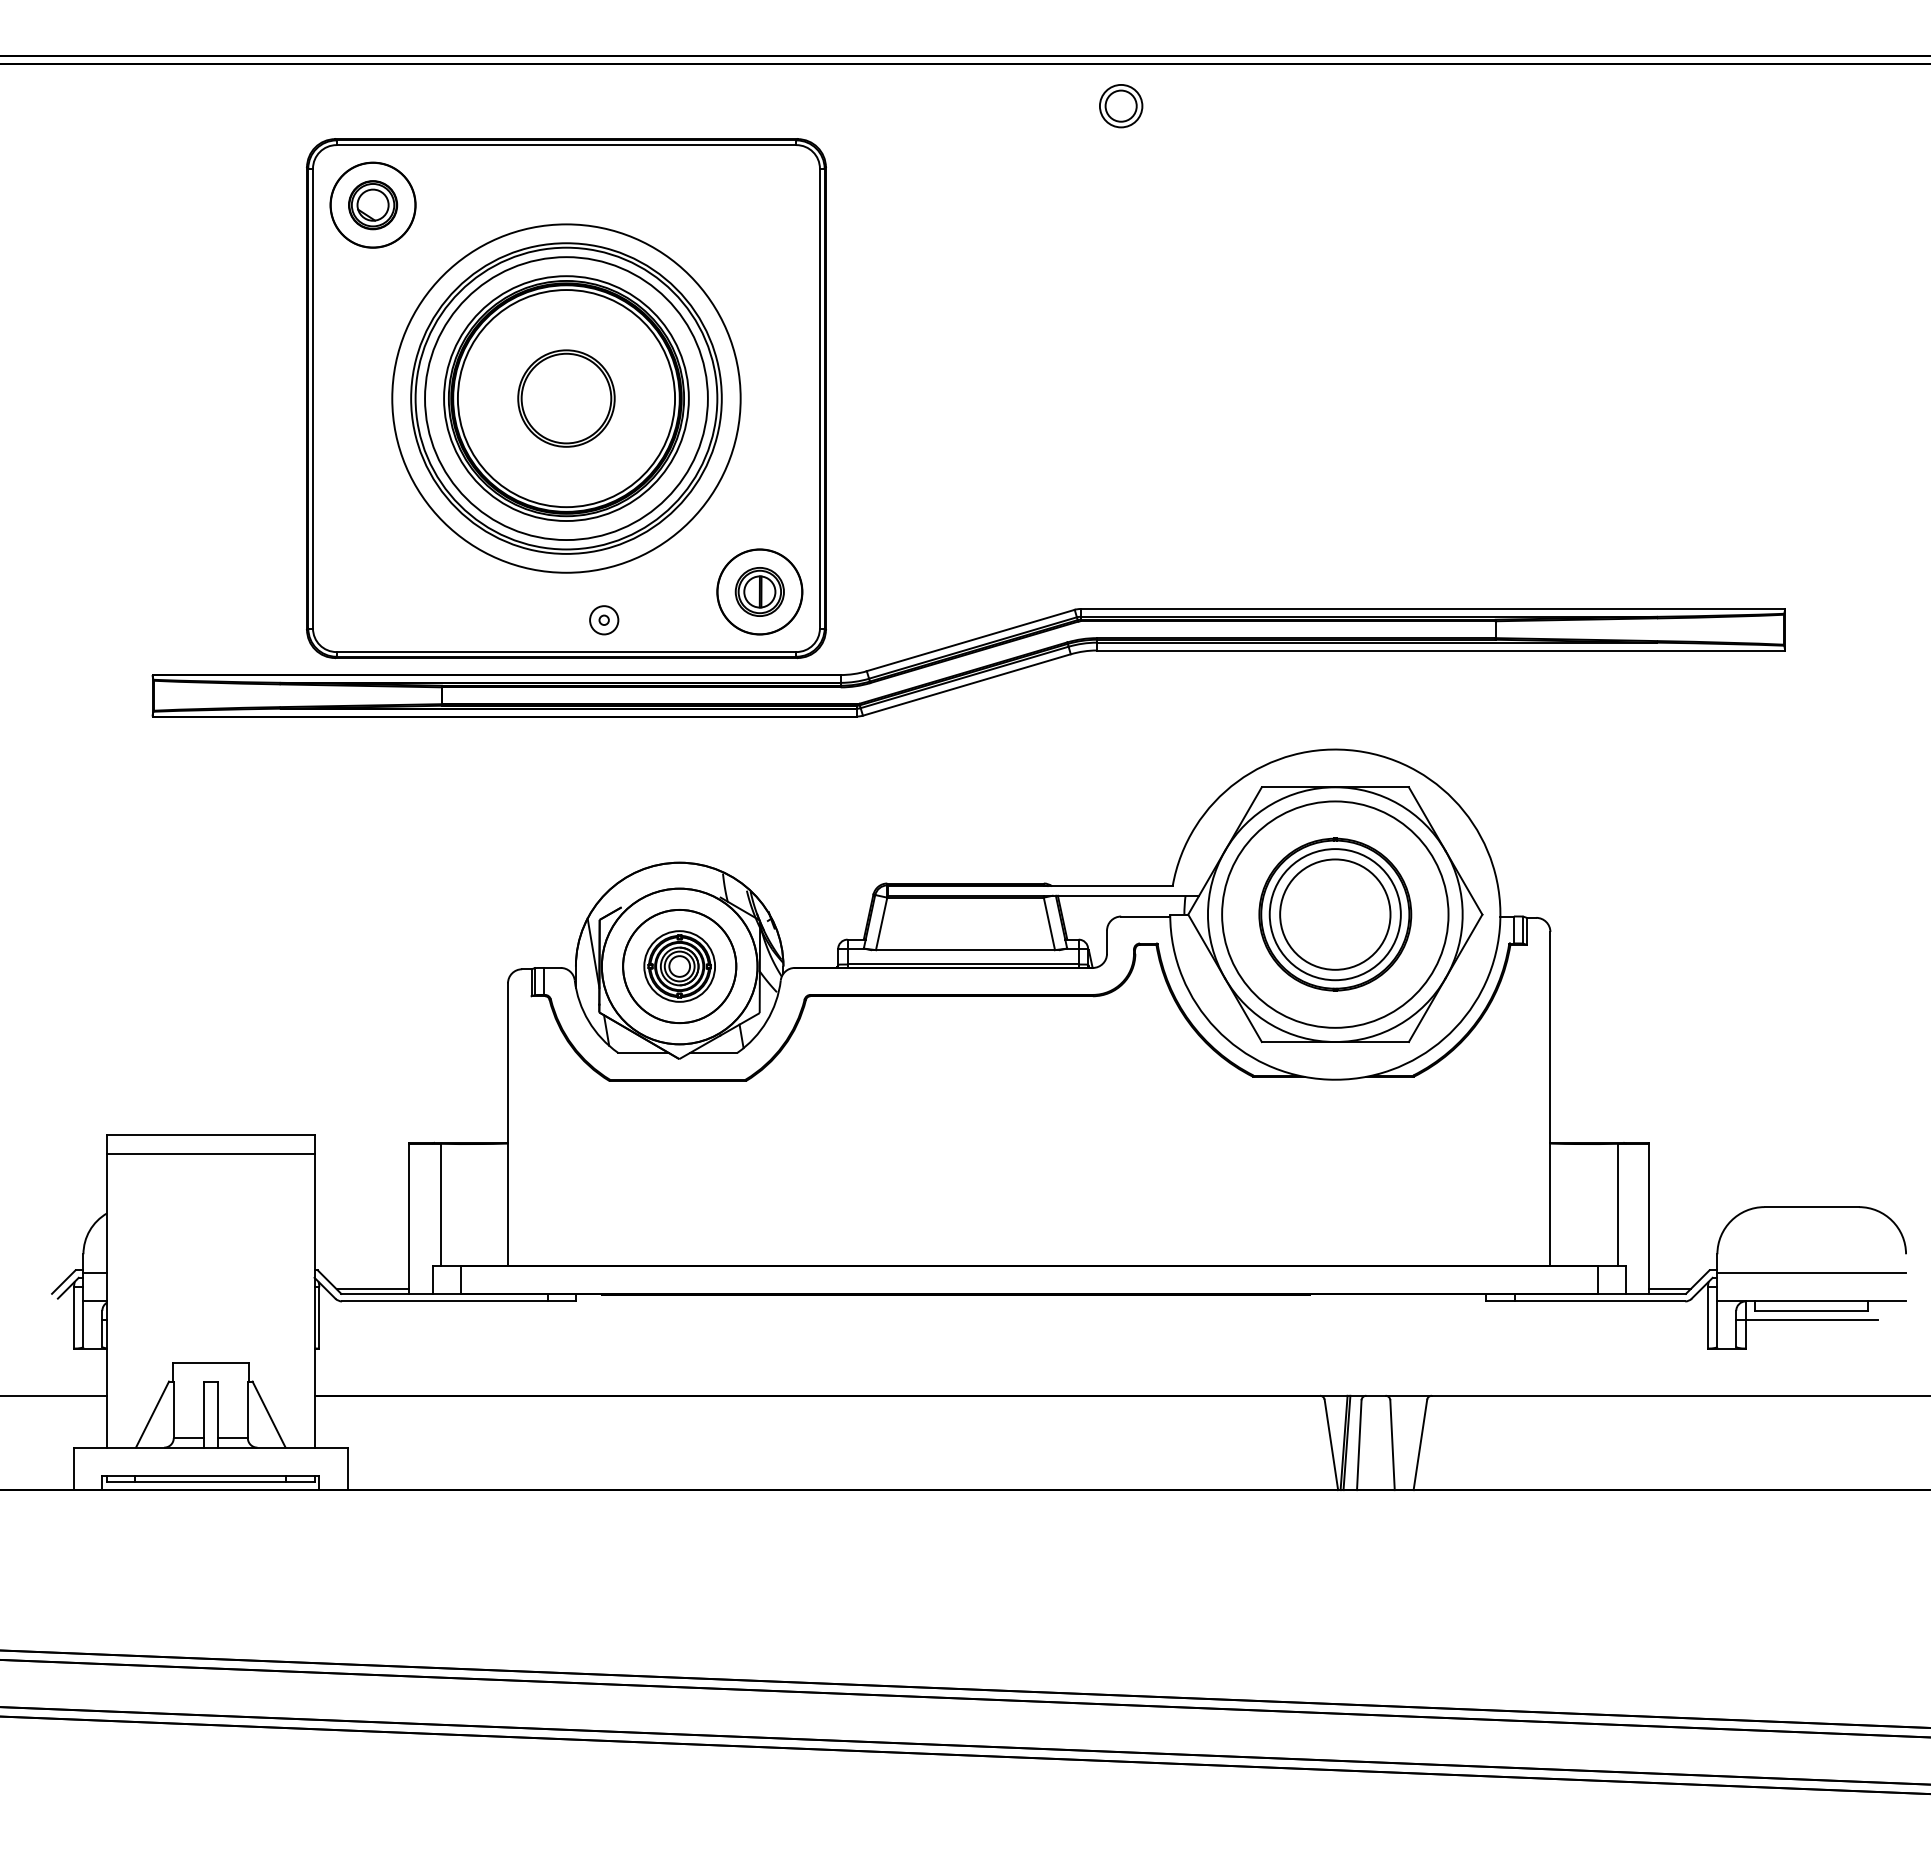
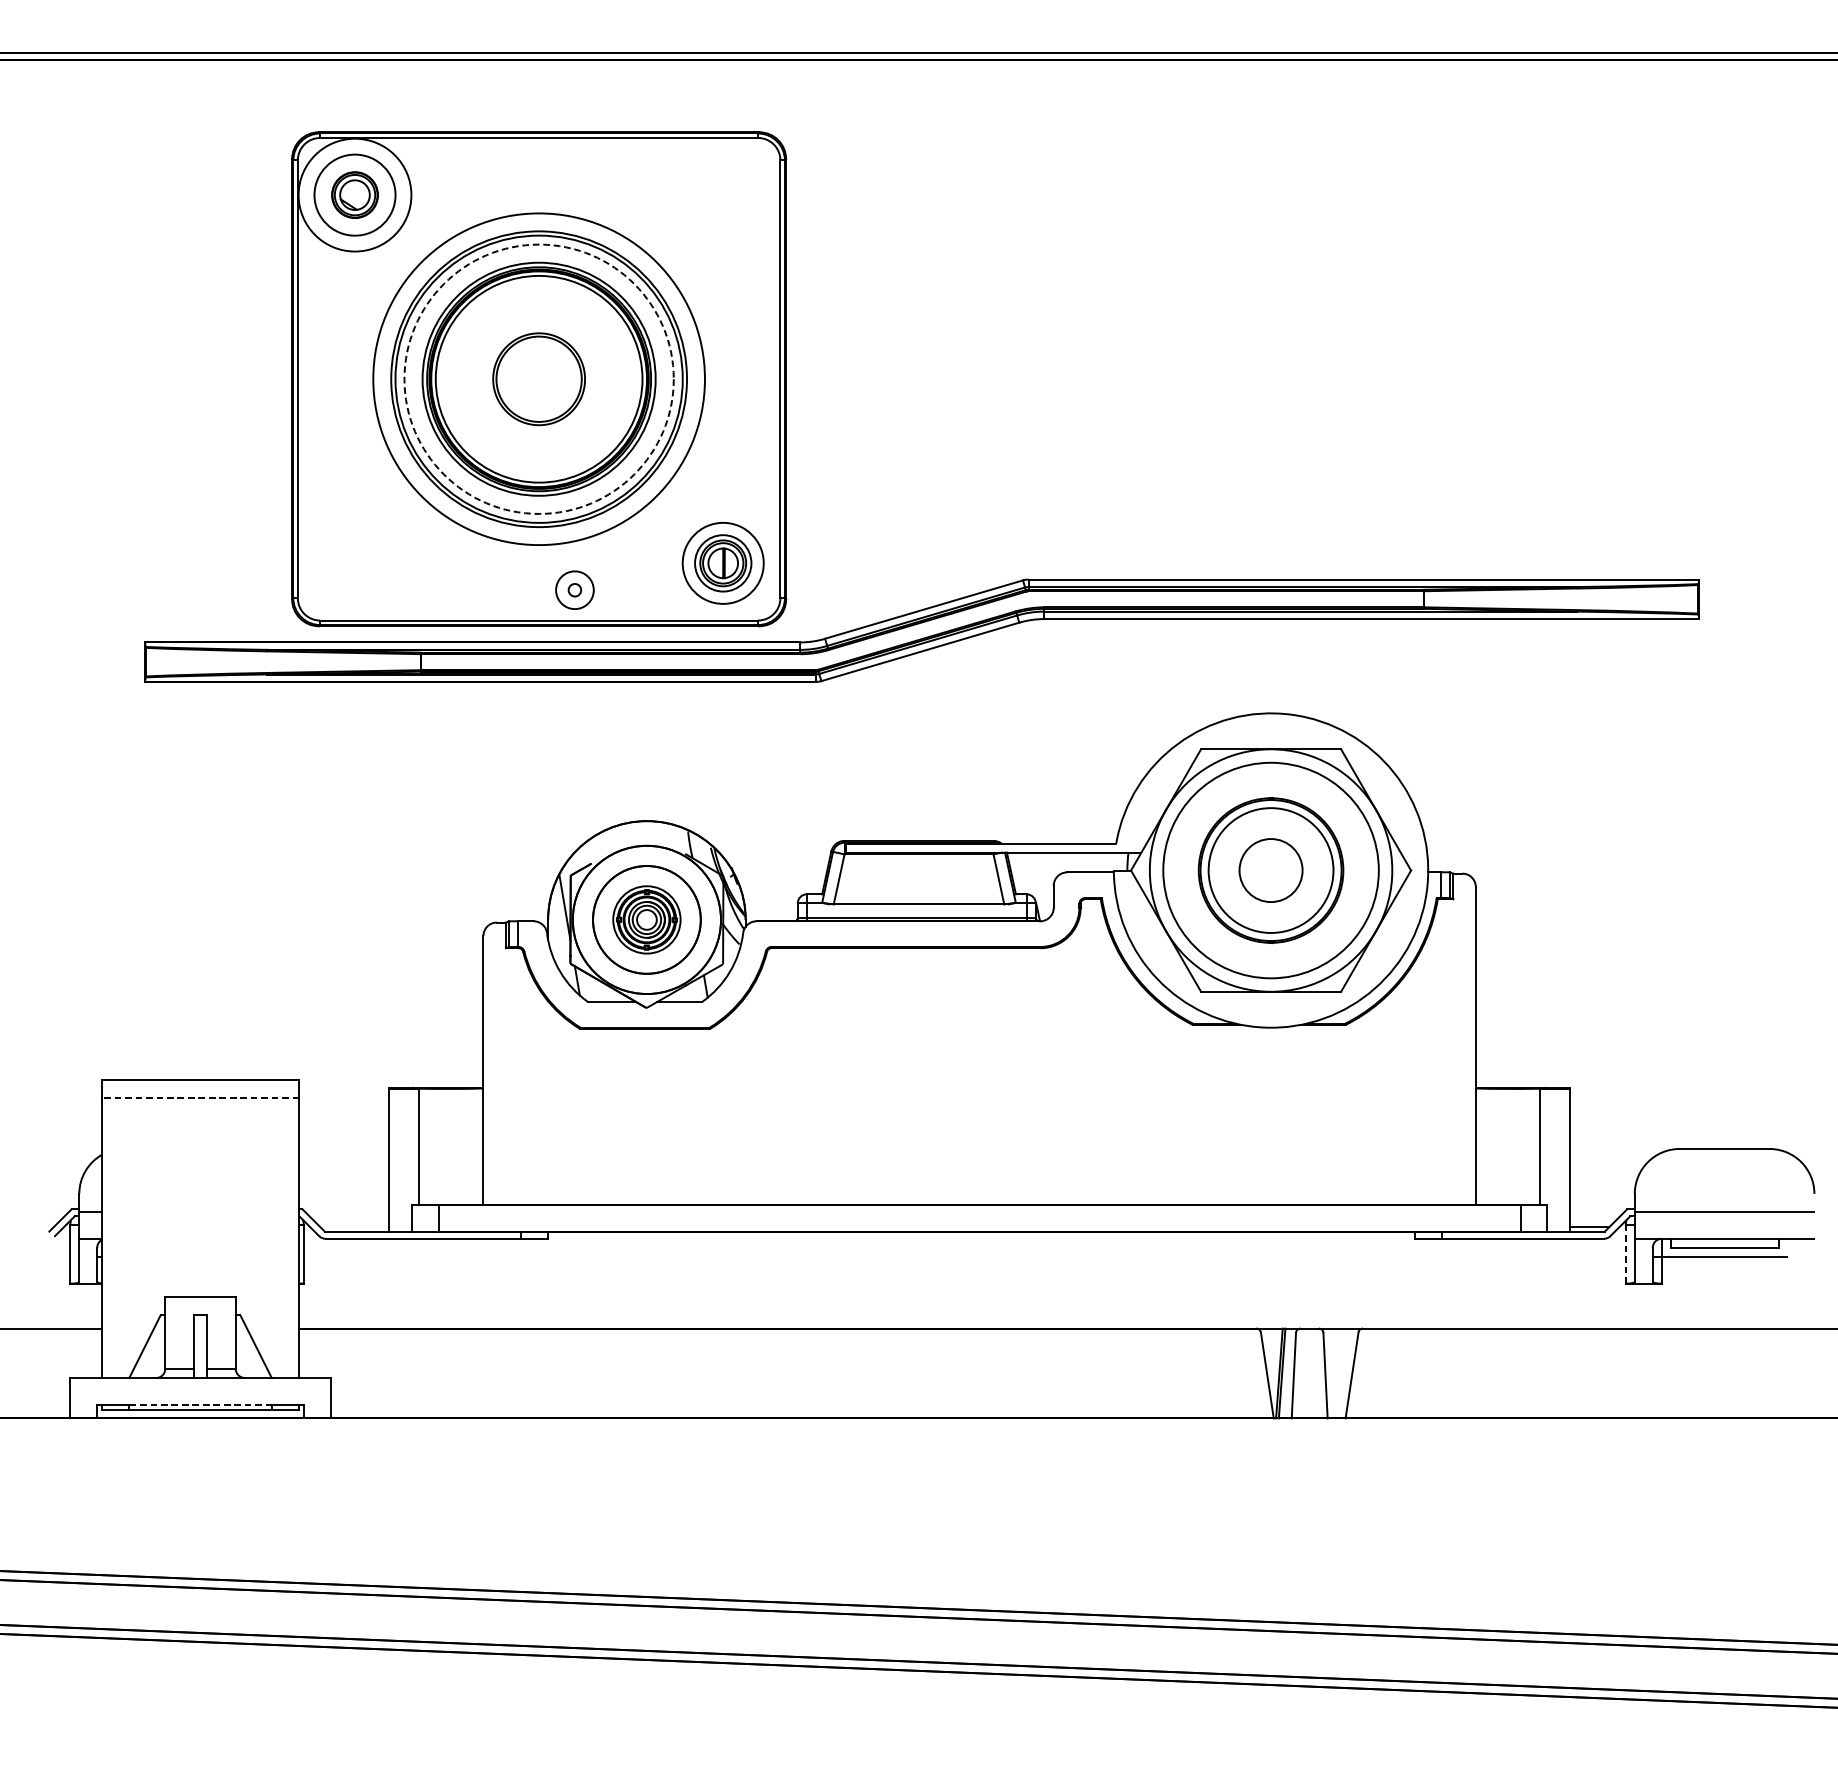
part: (1121, 106) -> (1067, 101), removed
circle: (372, 204) -> (354, 194), size x1.4
circle: (566, 398) -> (539, 379), solid -> dashed
circle: (759, 591) -> (722, 562), size x0.7
part: (604, 620) -> (575, 590), size x1.4
circle: (1335, 914) -> (1271, 870), size x0.6
line: (210, 1153) -> (200, 1097), solid -> dashed
line: (372, 1289) -> (354, 1227), removed
line: (1707, 1317) -> (1625, 1254), solid -> dashed
line: (210, 1475) -> (200, 1404), solid -> dashed

